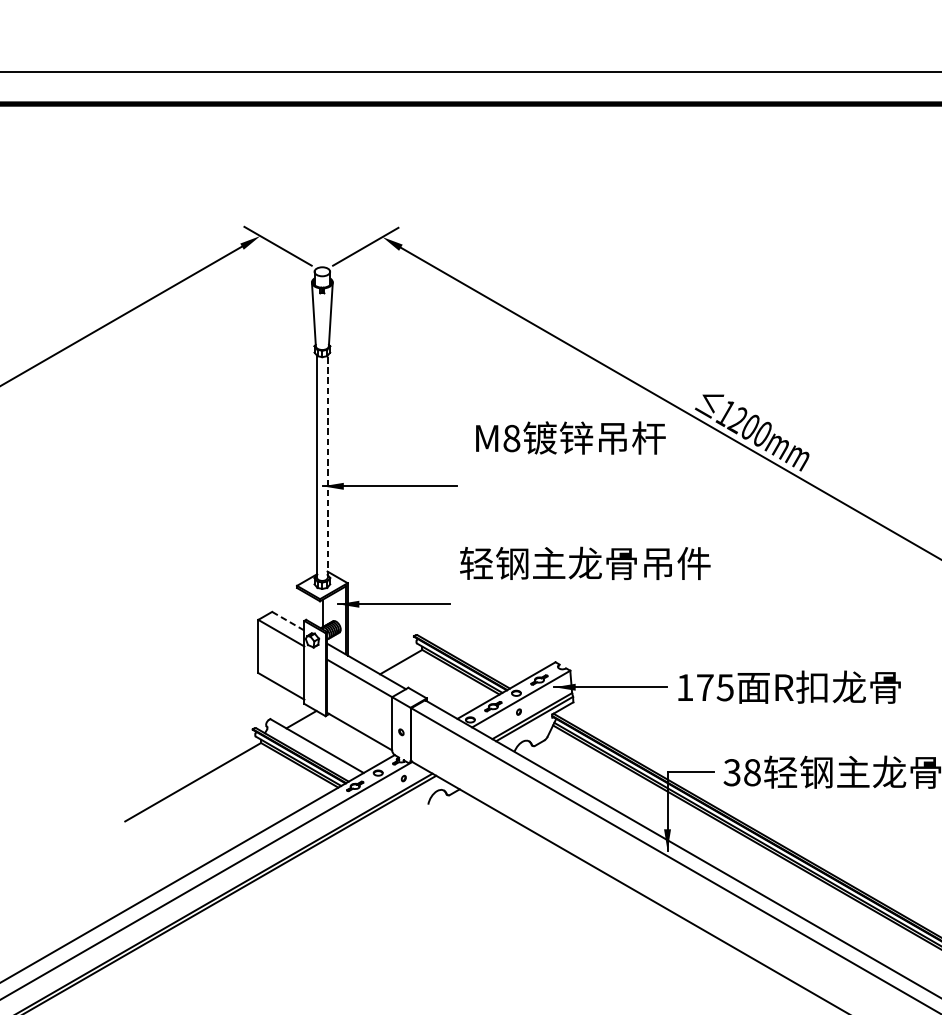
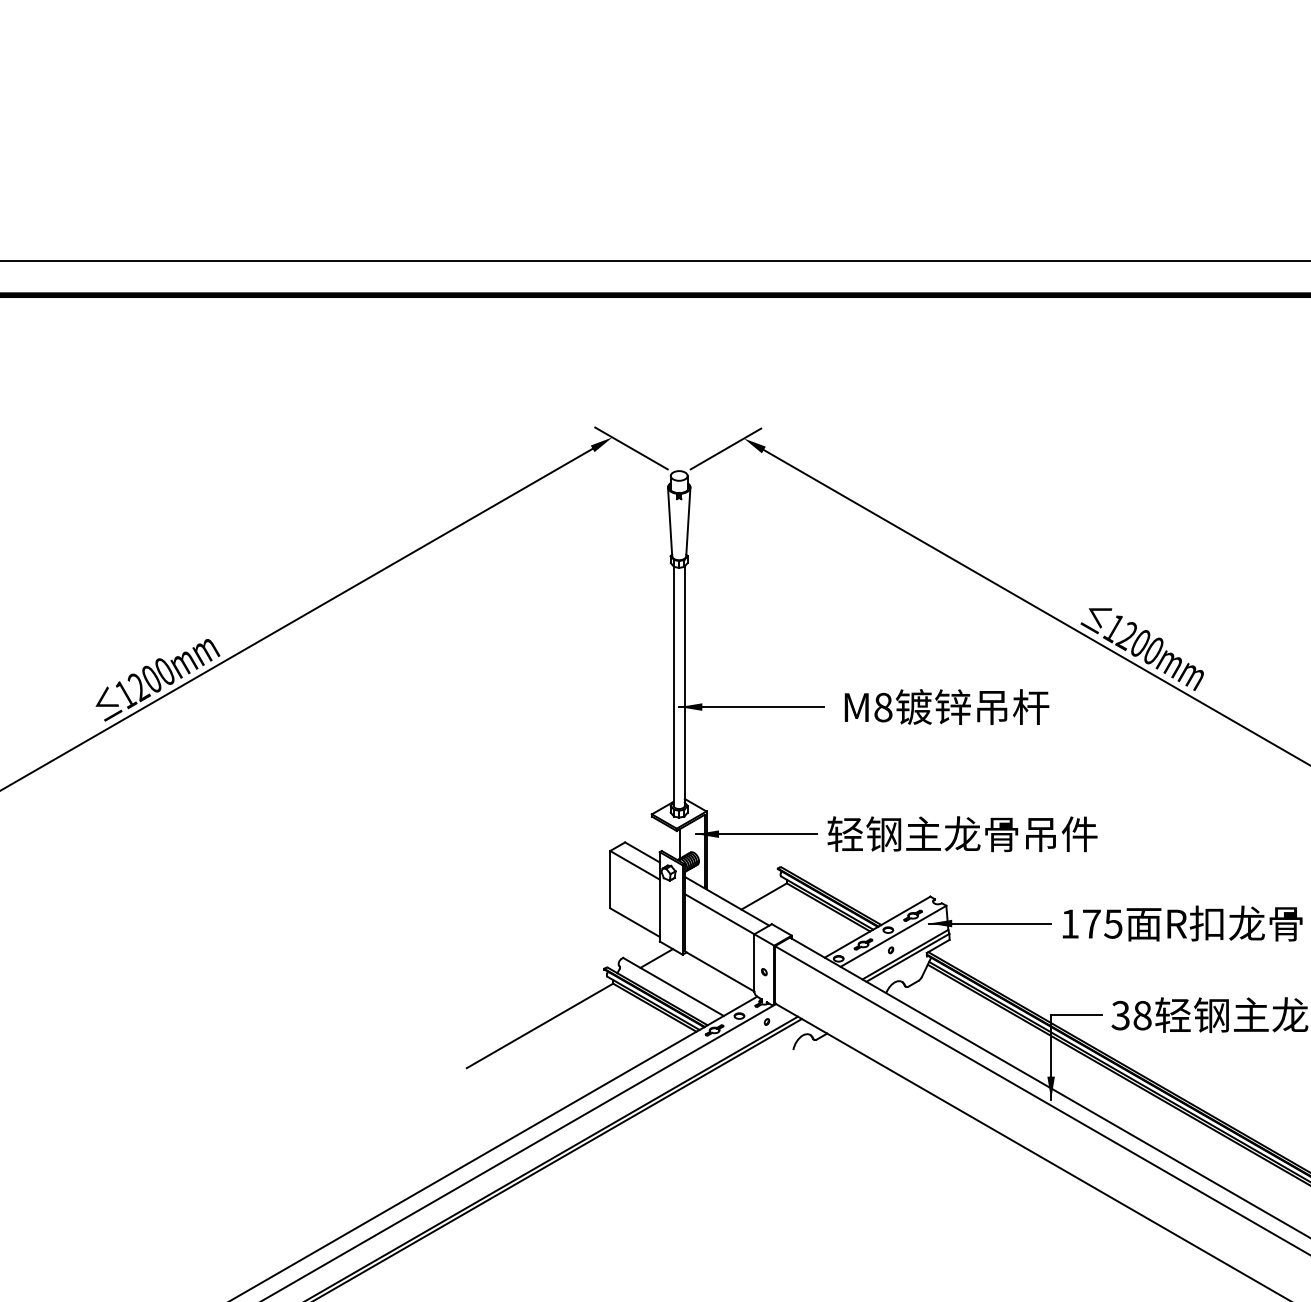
text: (570, 437) -> (946, 706), moved
line: (327, 467) -> (684, 686), dashed -> solid
text: (585, 563) -> (962, 834), moved
line: (288, 621) -> (642, 852), dashed -> solid

